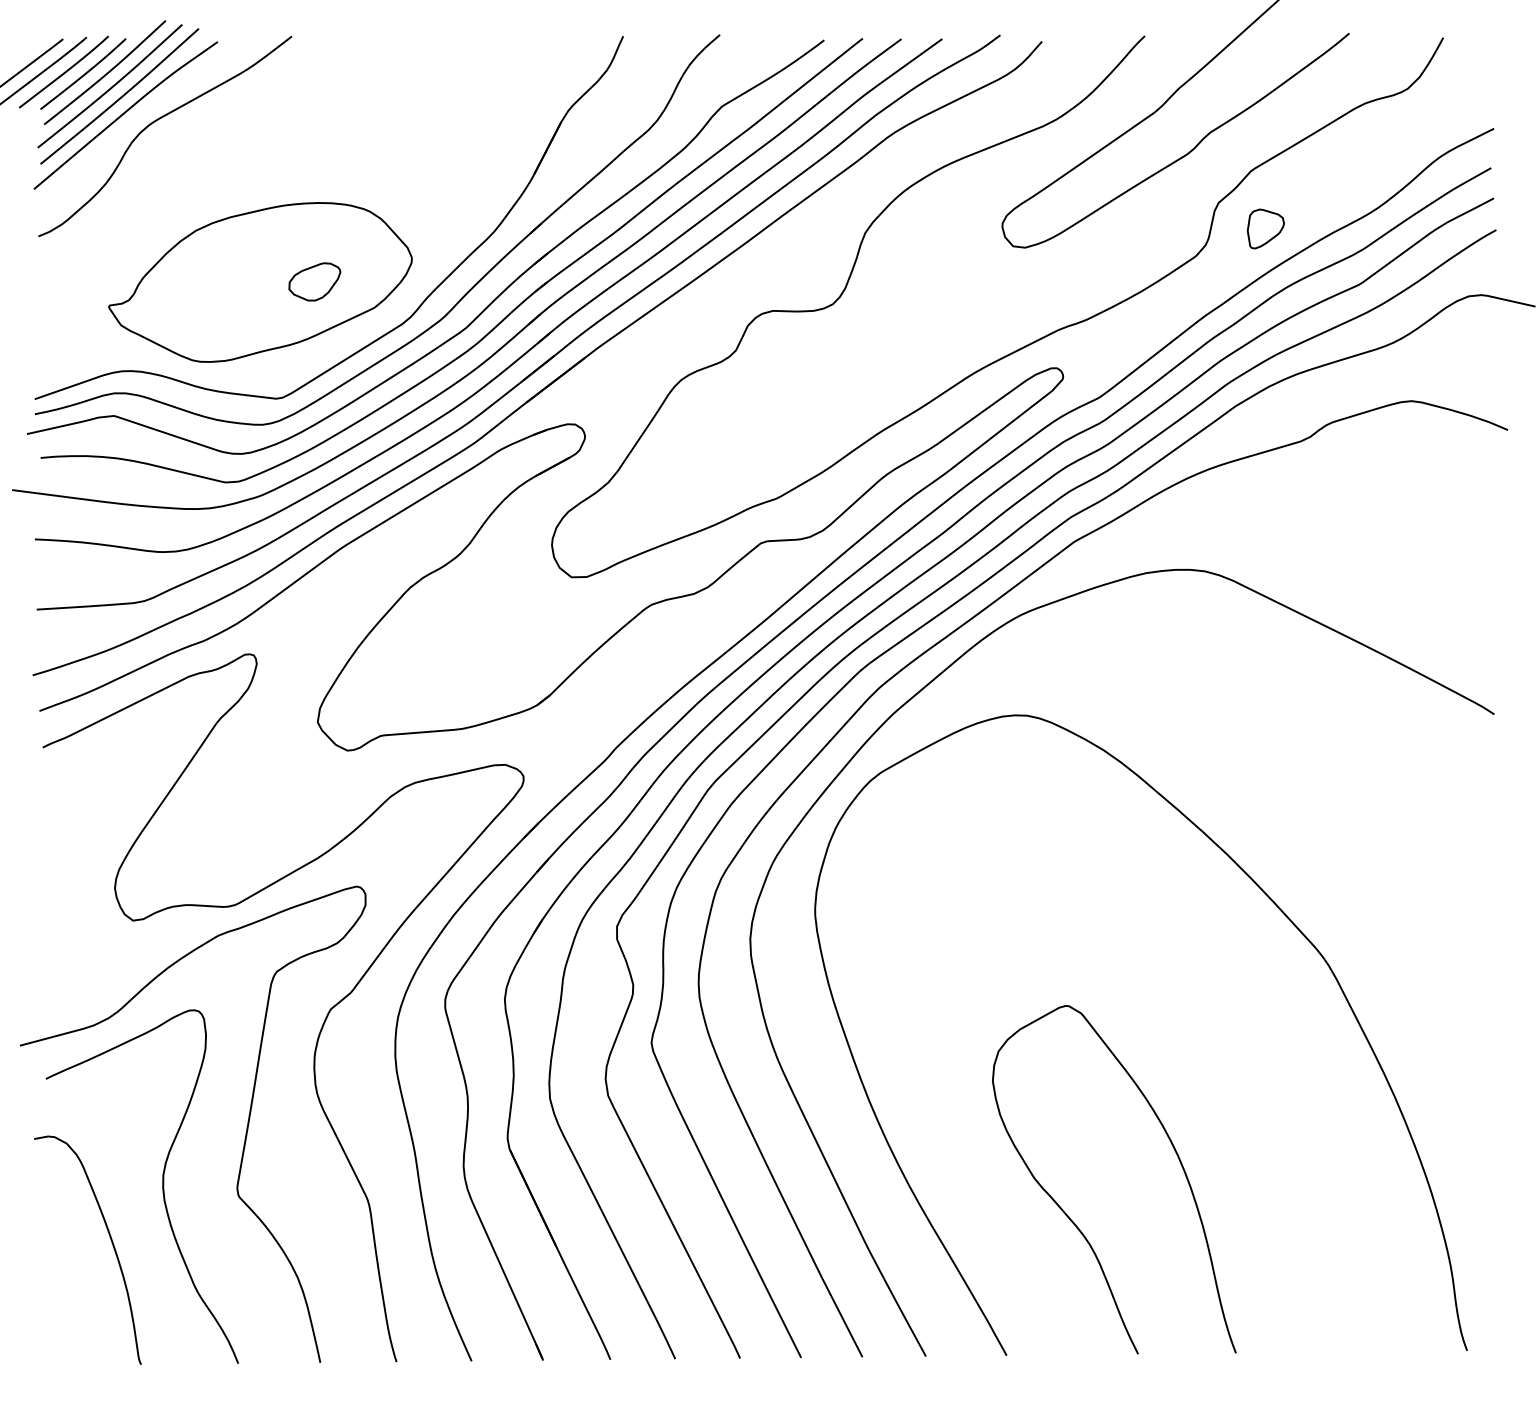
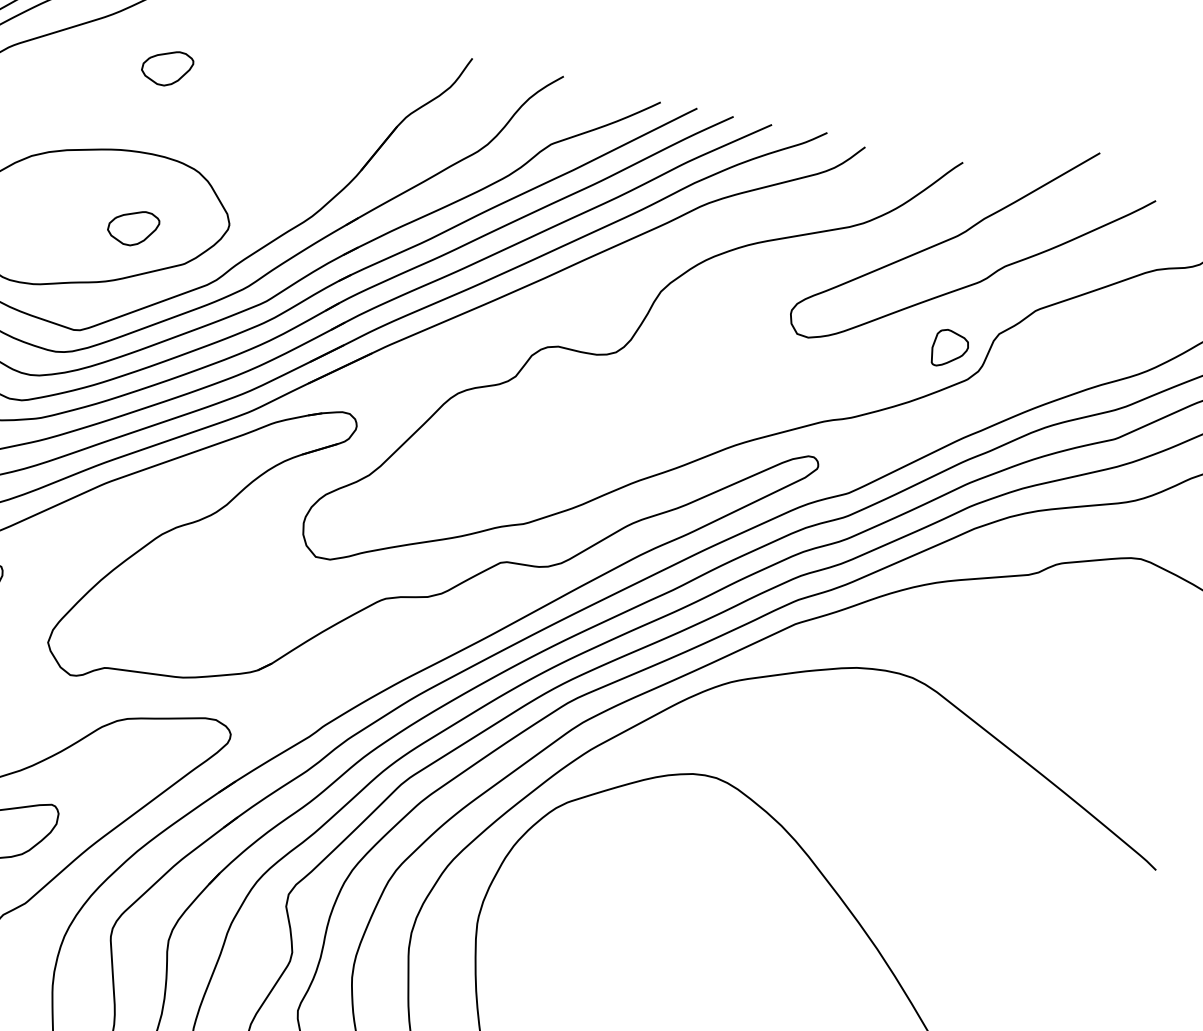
part: (314, 111) -> (167, 67), added
part: (1265, 228) -> (949, 348), moved

